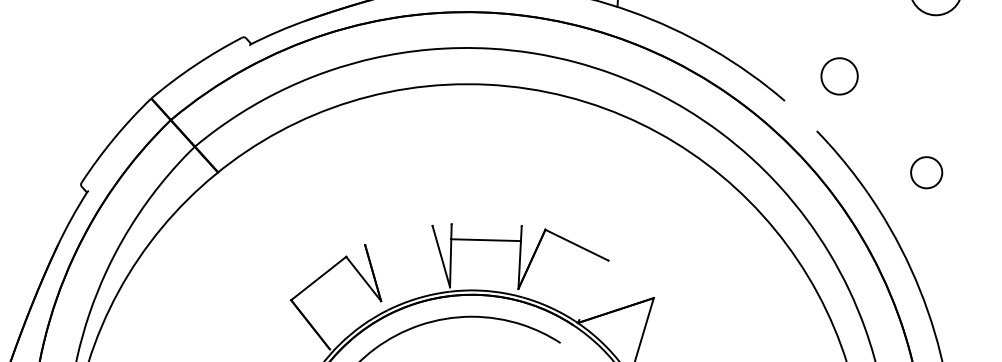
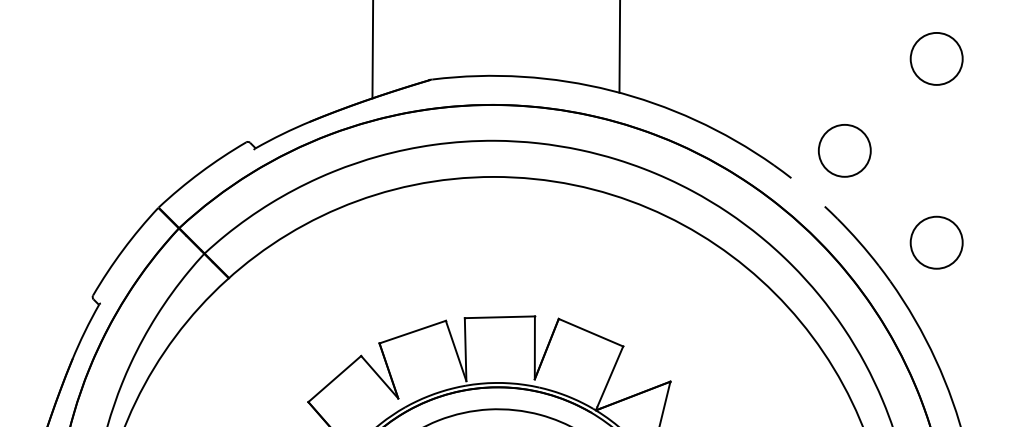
circle: (839, 76) -> (844, 150), size x1.43
circle: (926, 172) -> (936, 242), size x1.67
line: (398, 234) -> (412, 331), added
line: (485, 240) -> (499, 317), moved
line: (594, 289) -> (610, 376), added

